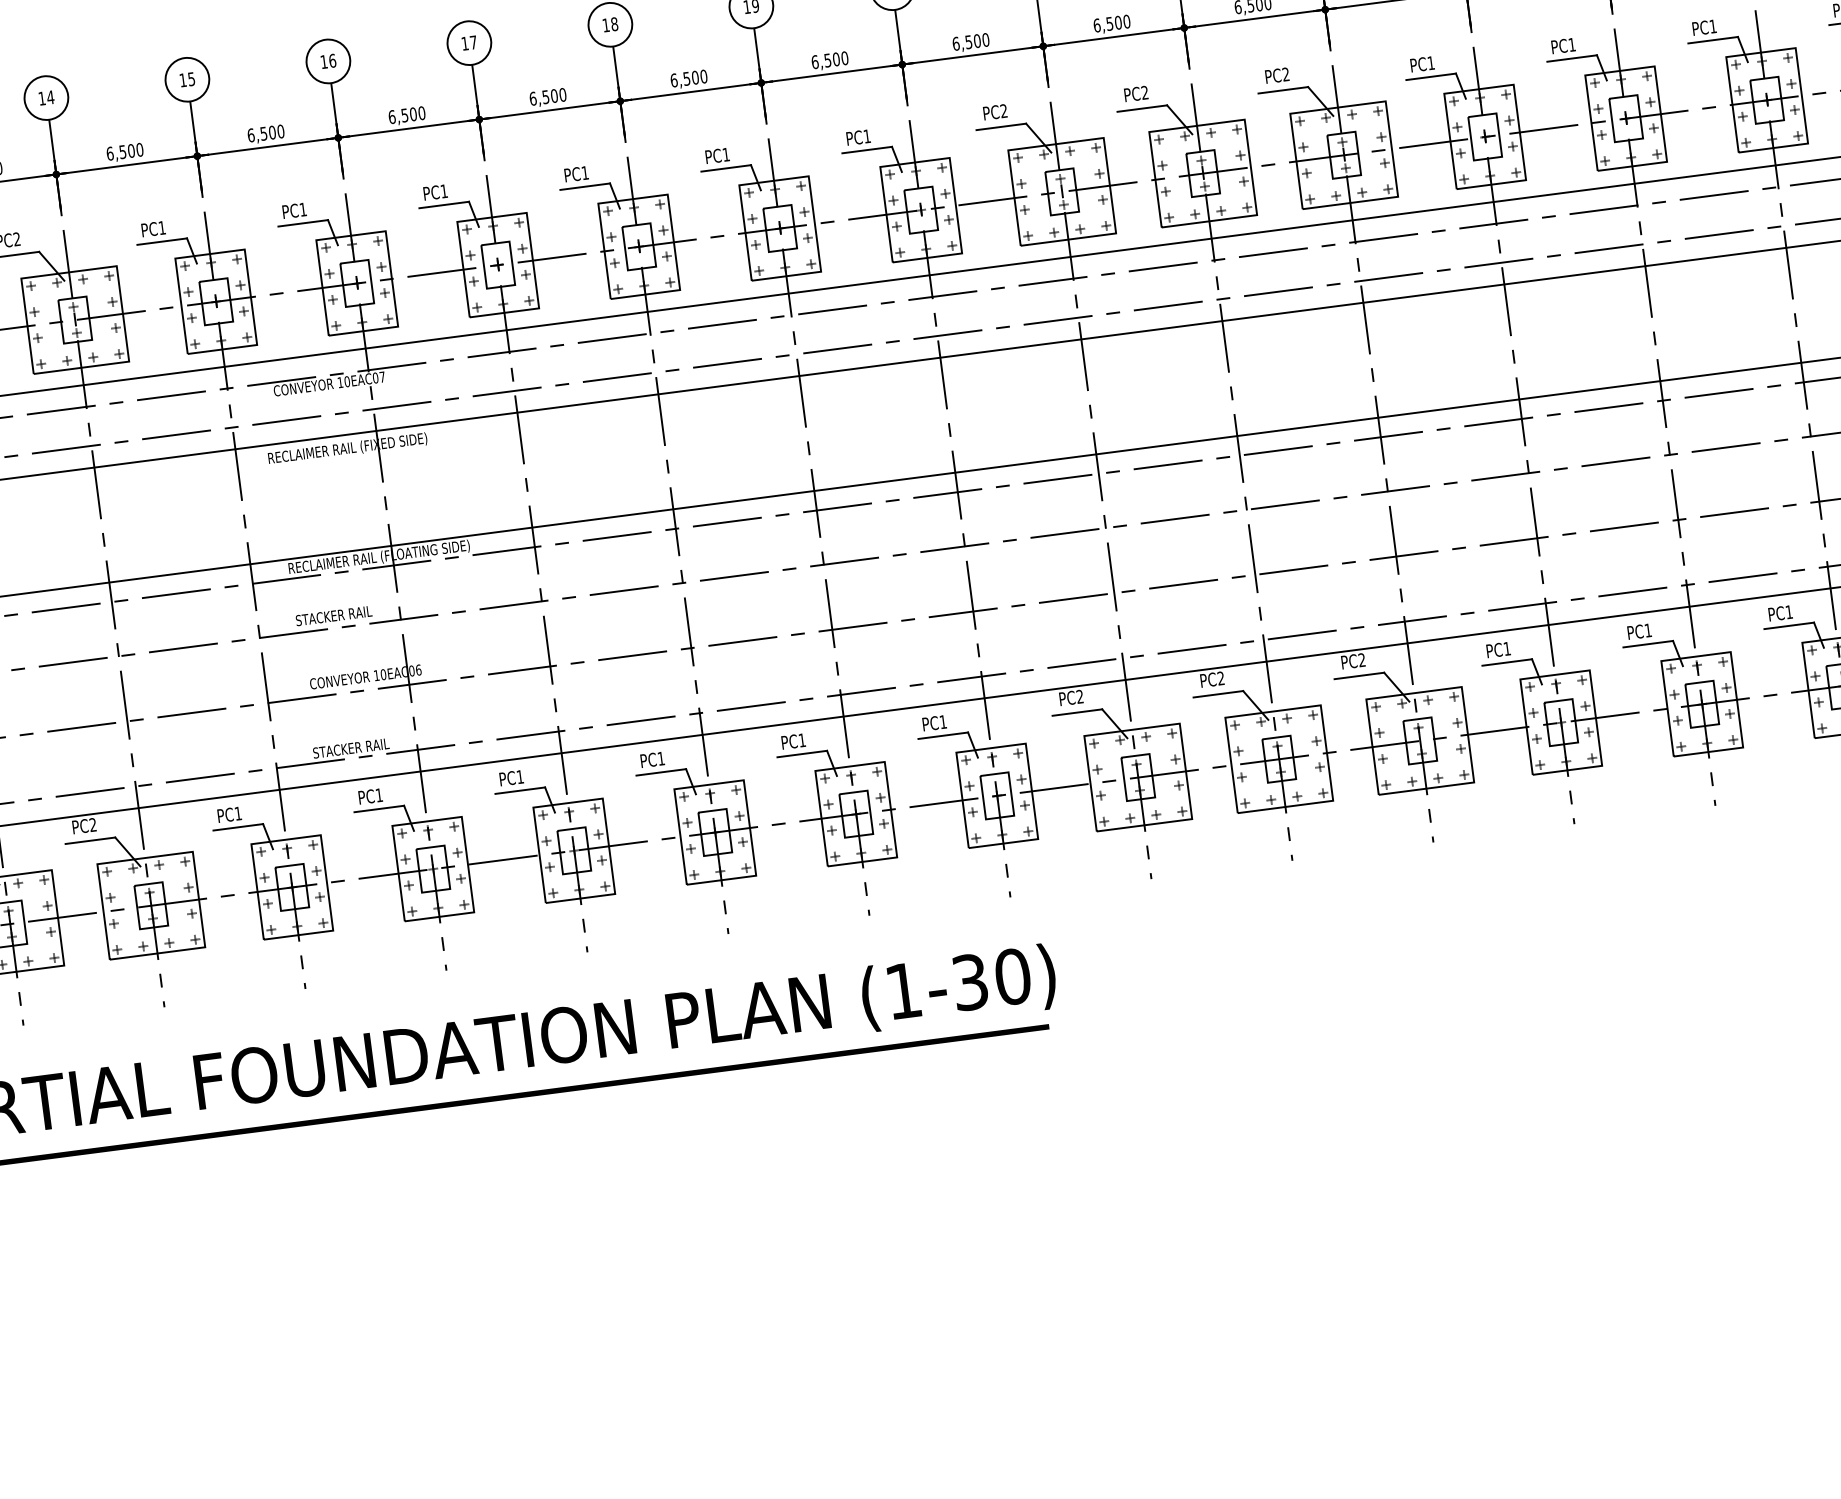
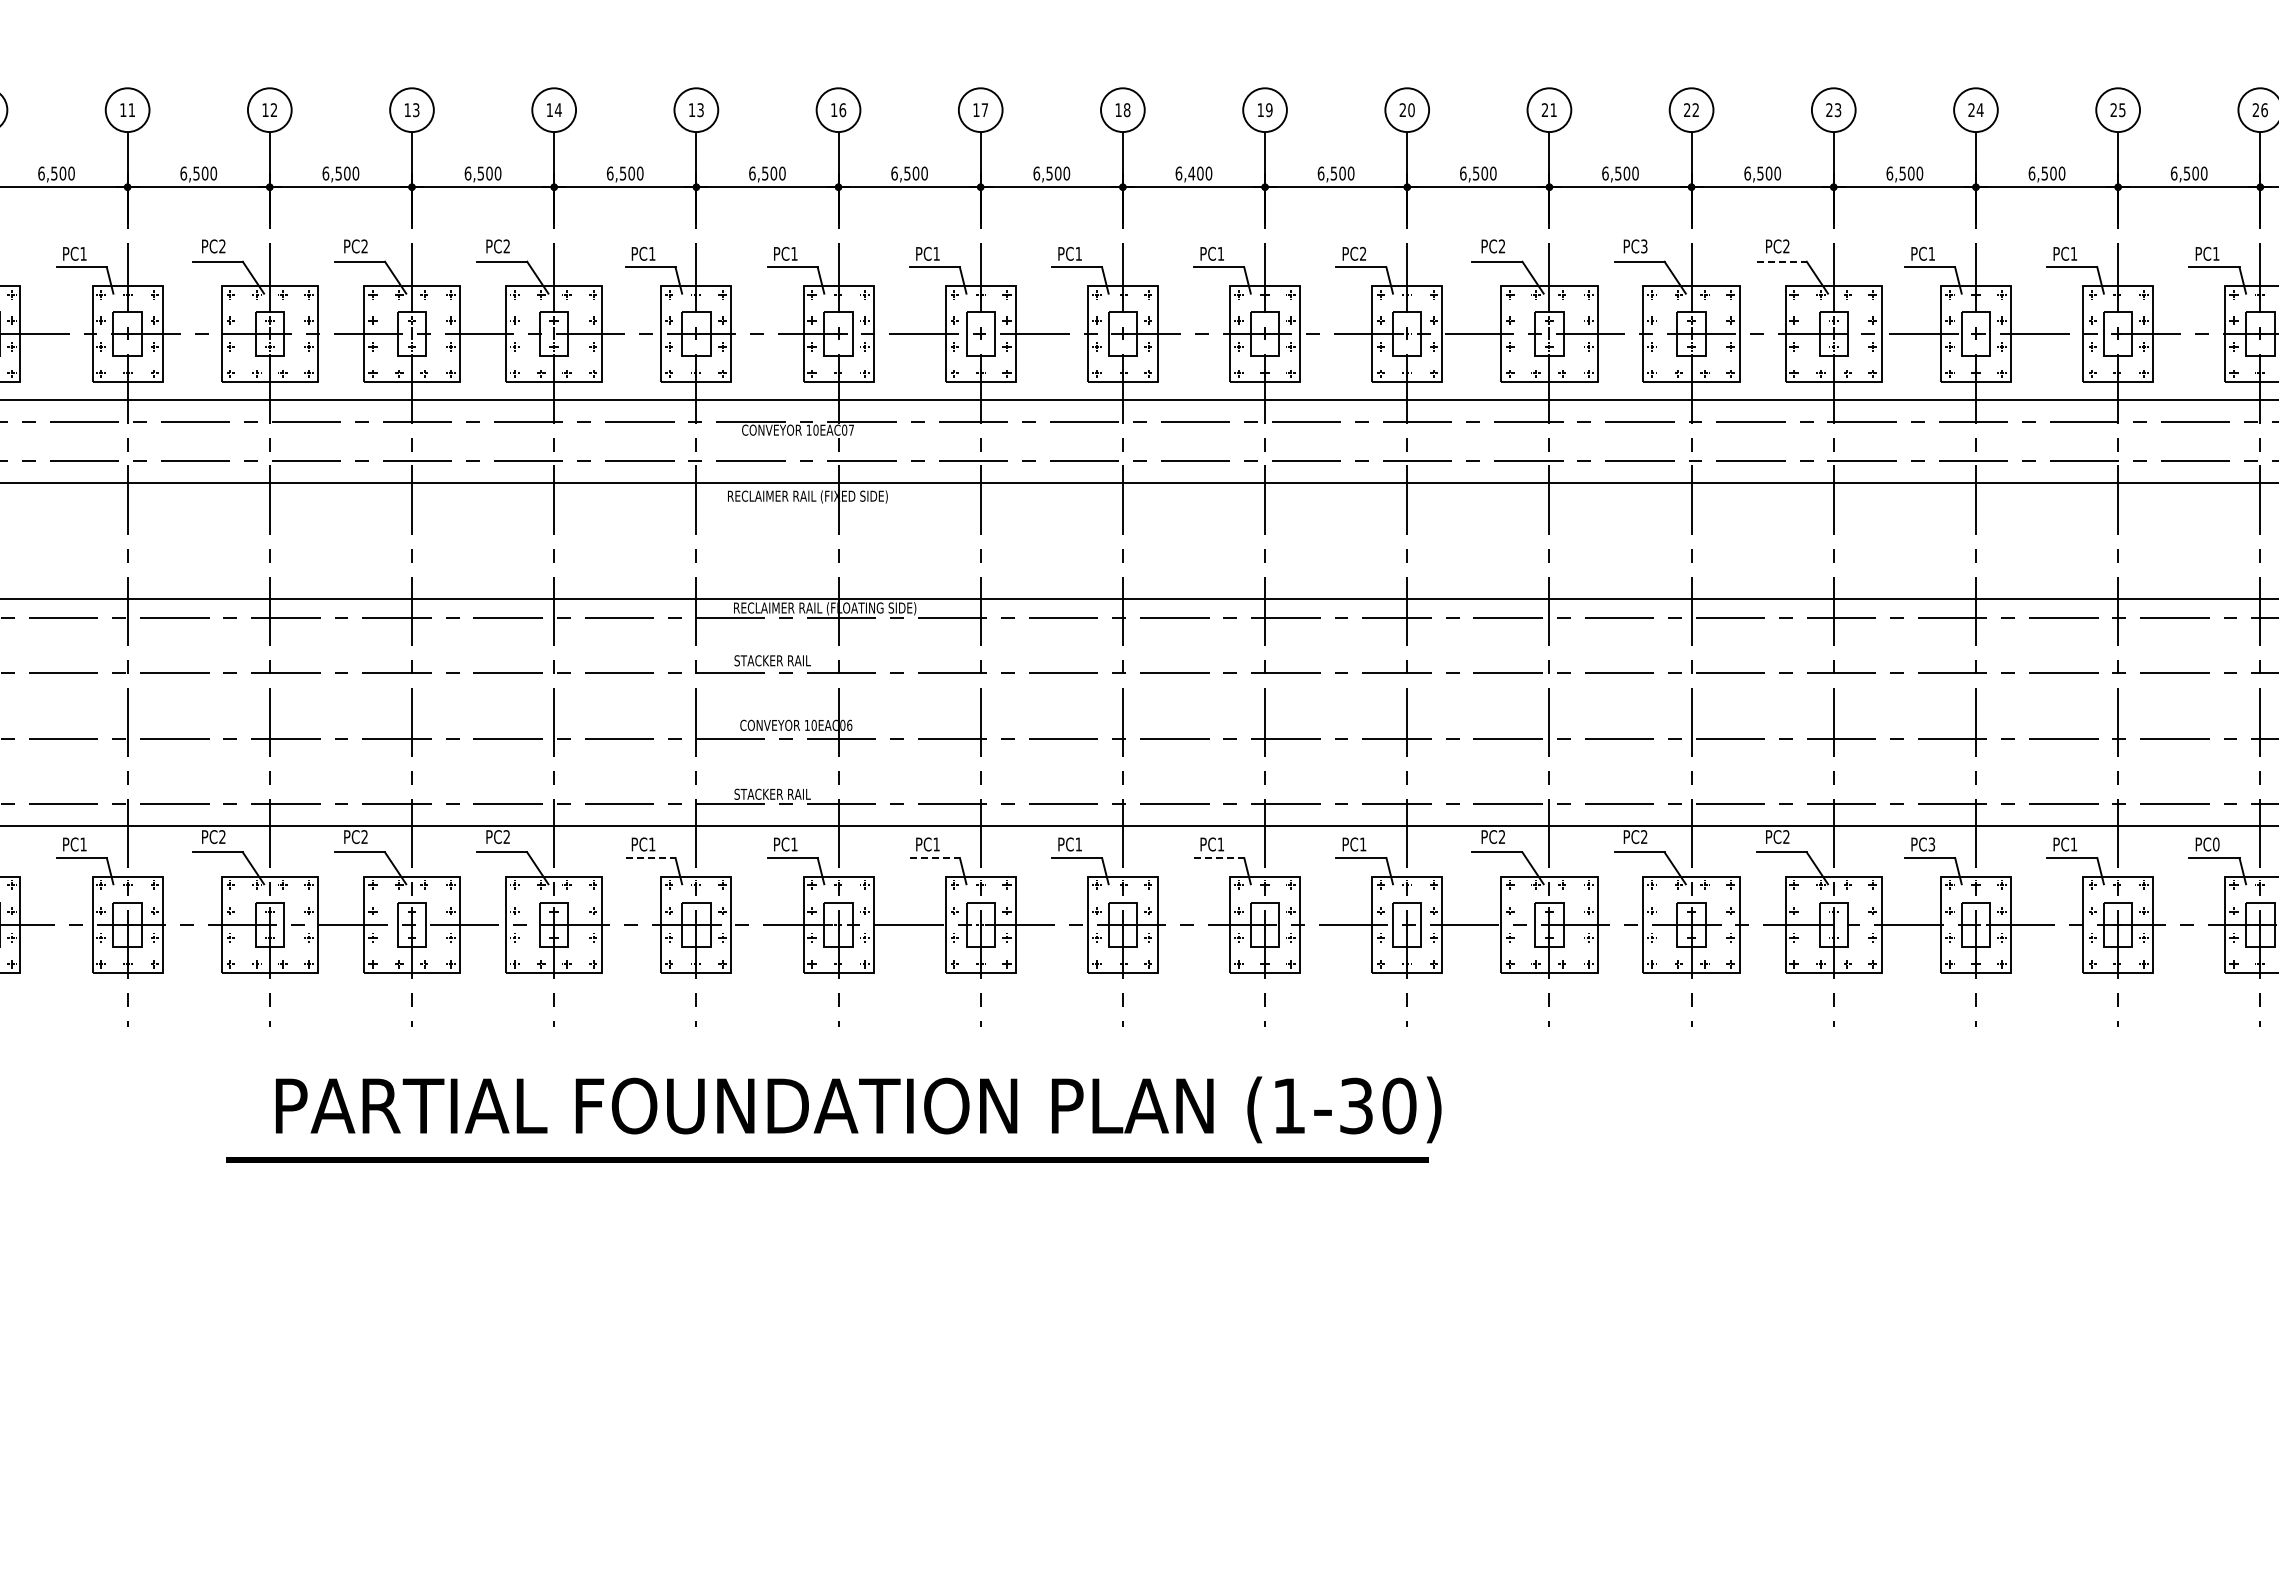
text: (191, 78) -> (700, 109), 15 -> 13
text: (686, 78) -> (1191, 173), 6,500 -> 6,400
line: (1283, 89) -> (1782, 261), solid -> dashed
text: (1145, 92) -> (1644, 246), PC2 -> PC3
text: (866, 136) -> (1362, 253), PC1 -> PC2
text: (1788, 612) -> (2215, 844), PC1 -> PC0
text: (1506, 648) -> (1931, 844), PC1 -> PC3
line: (802, 754) -> (1219, 858), solid -> dashed
line: (520, 791) -> (935, 858), solid -> dashed
line: (239, 827) -> (651, 858), solid -> dashed

